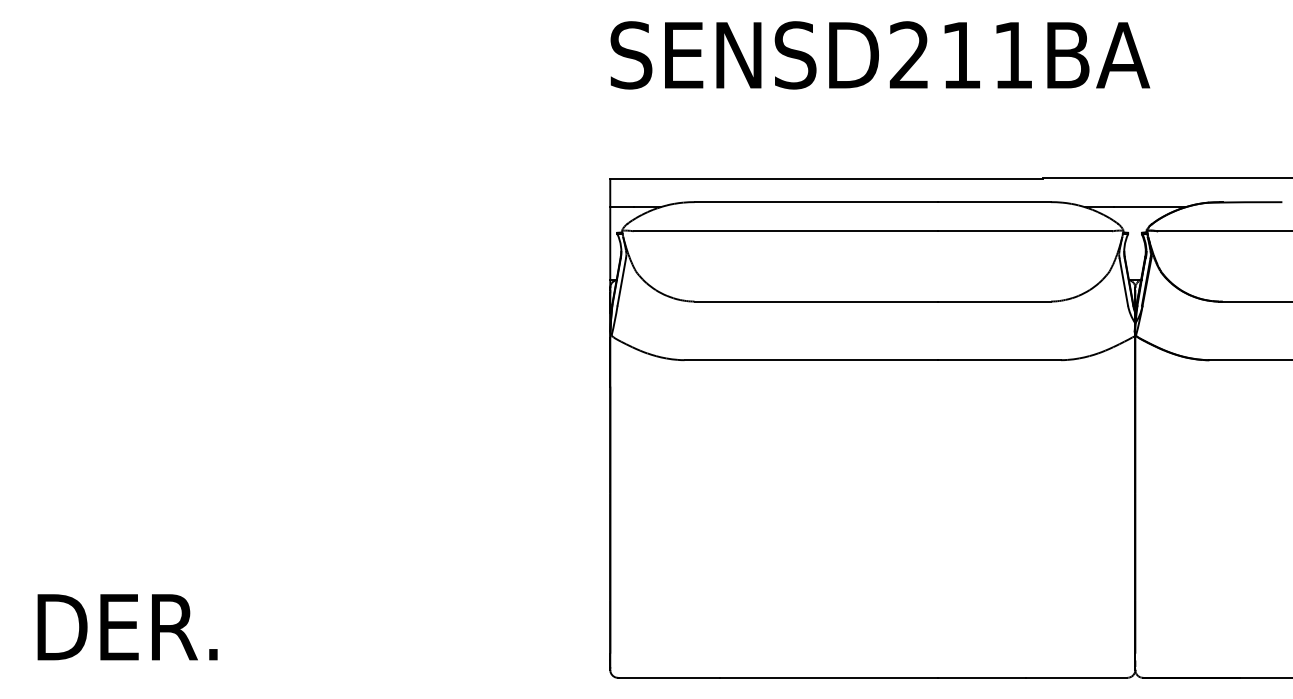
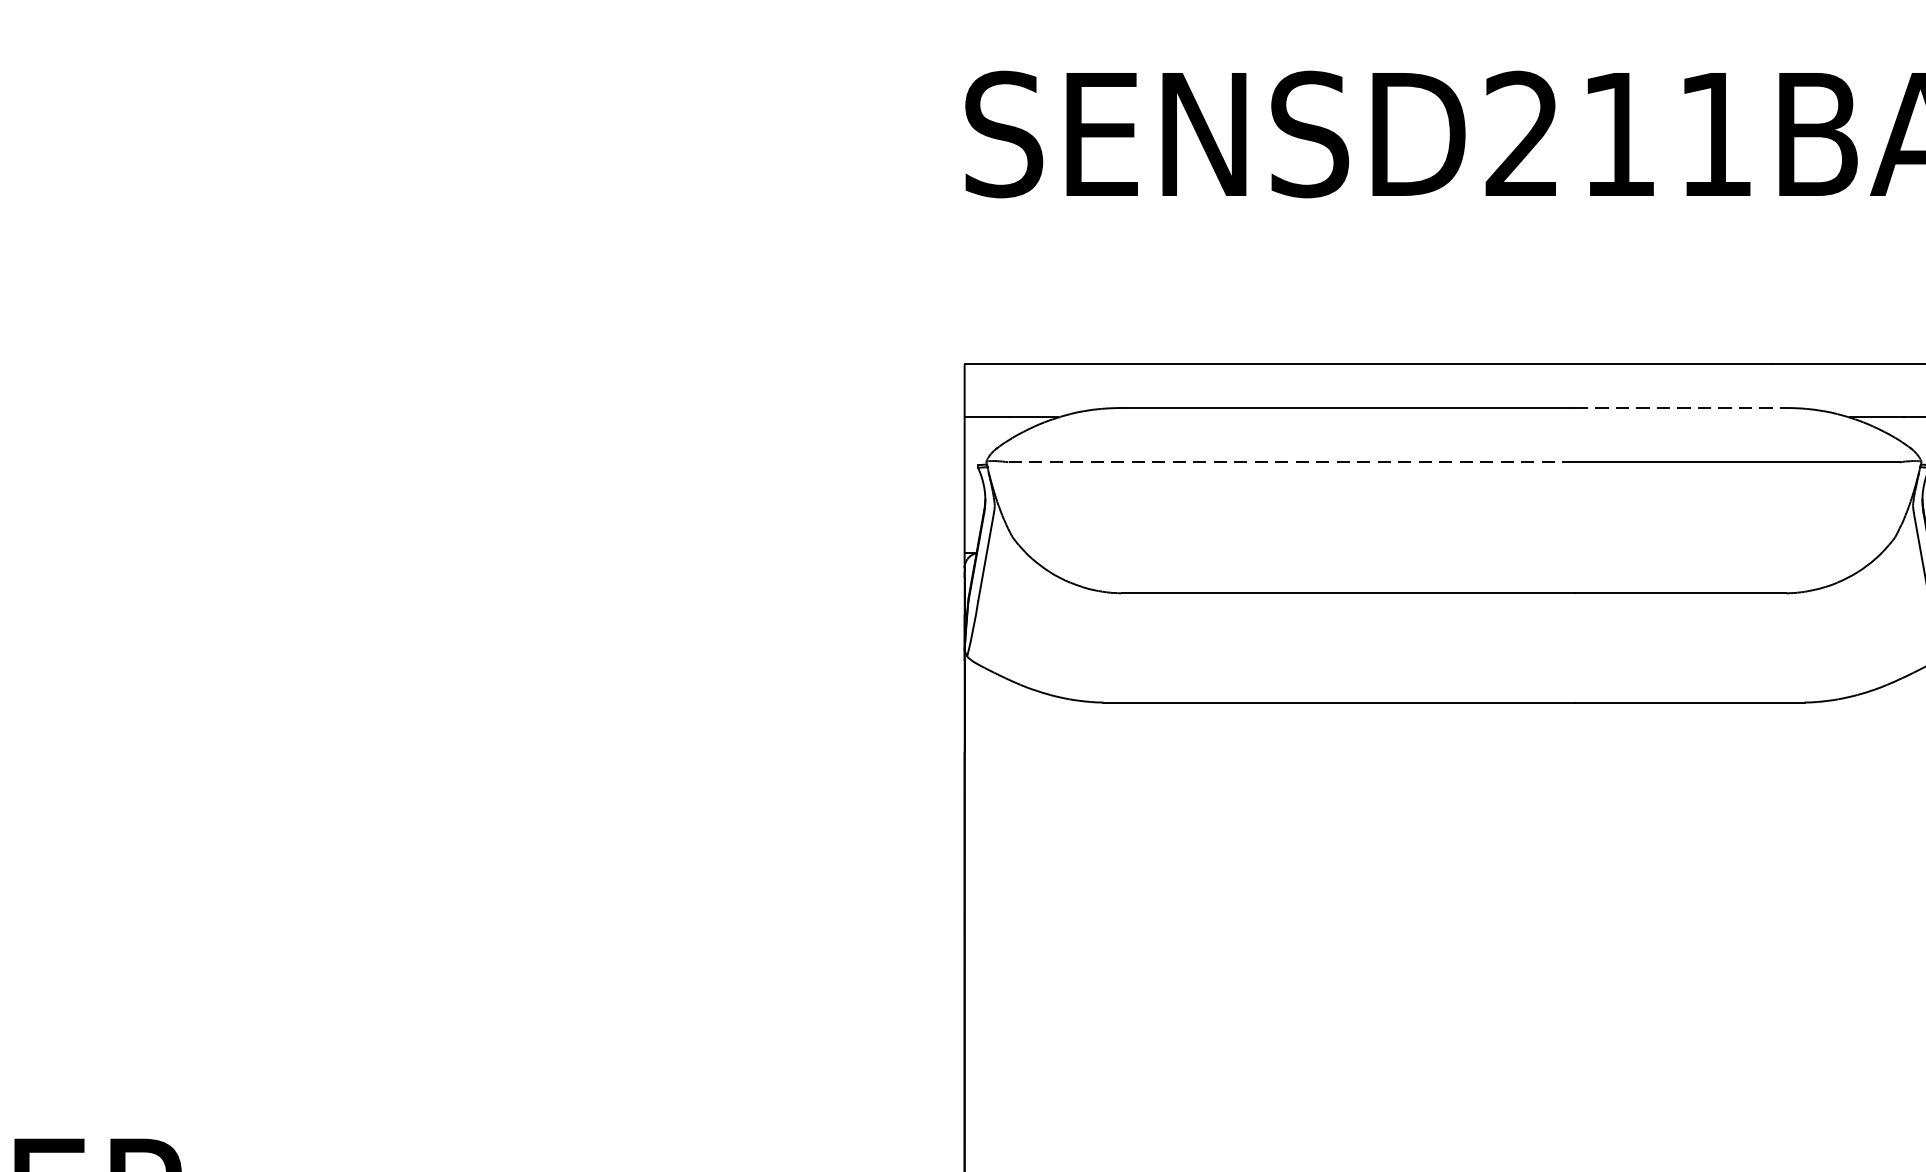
line: (994, 202) -> (1680, 408), solid -> dashed
line: (785, 231) -> (1291, 462), solid -> dashed

